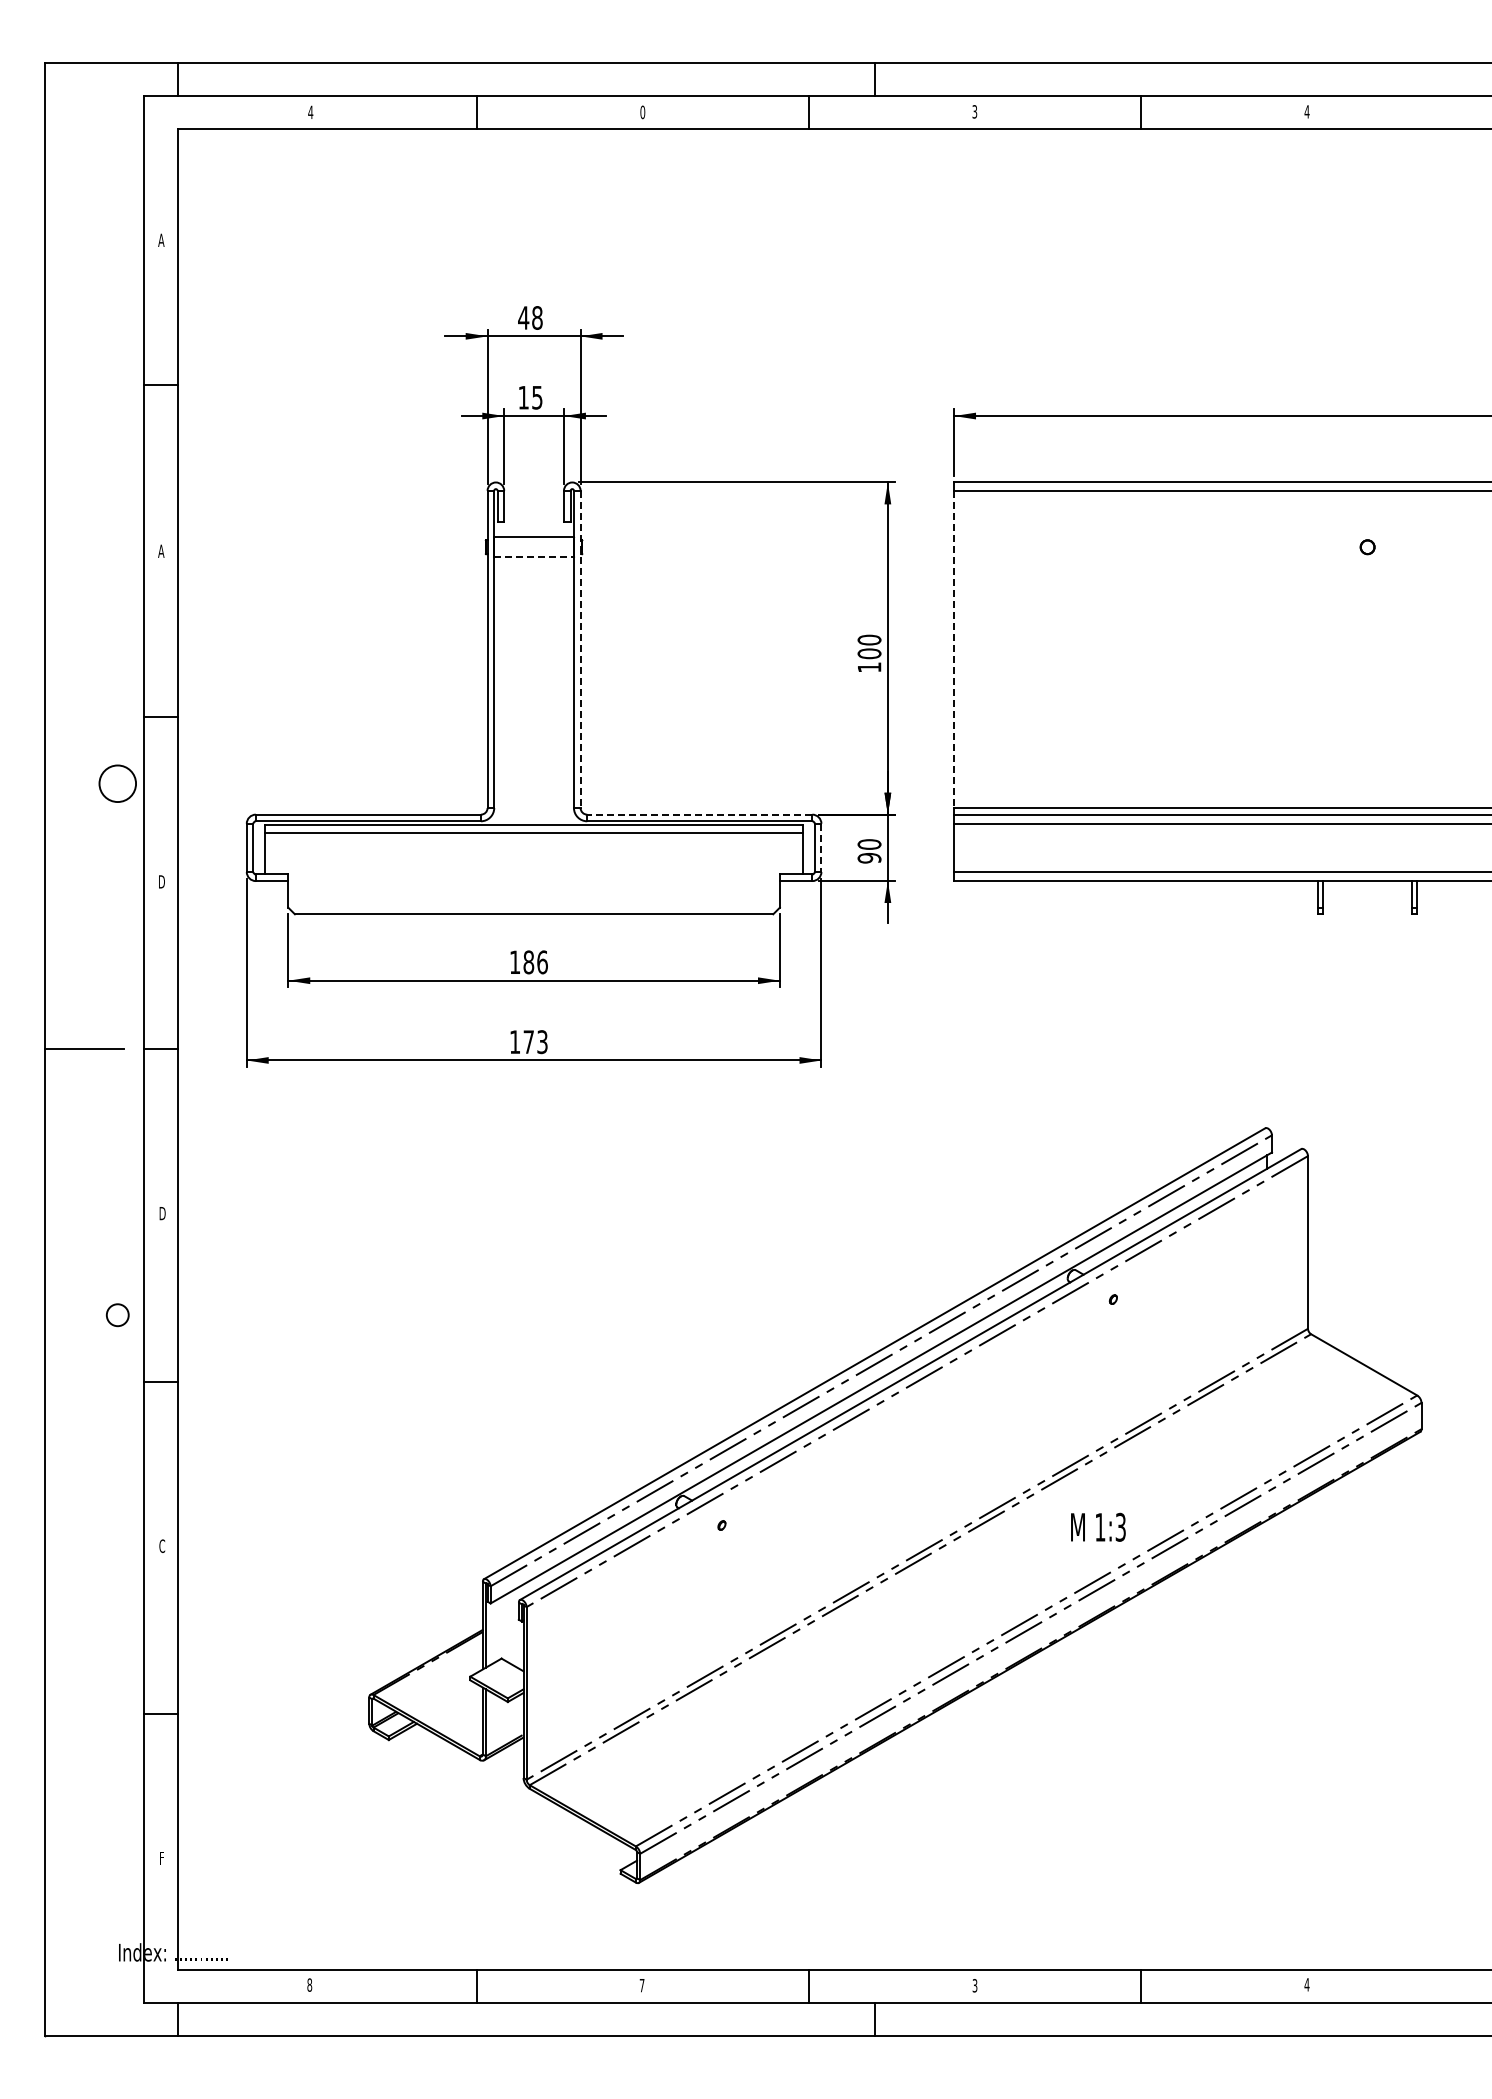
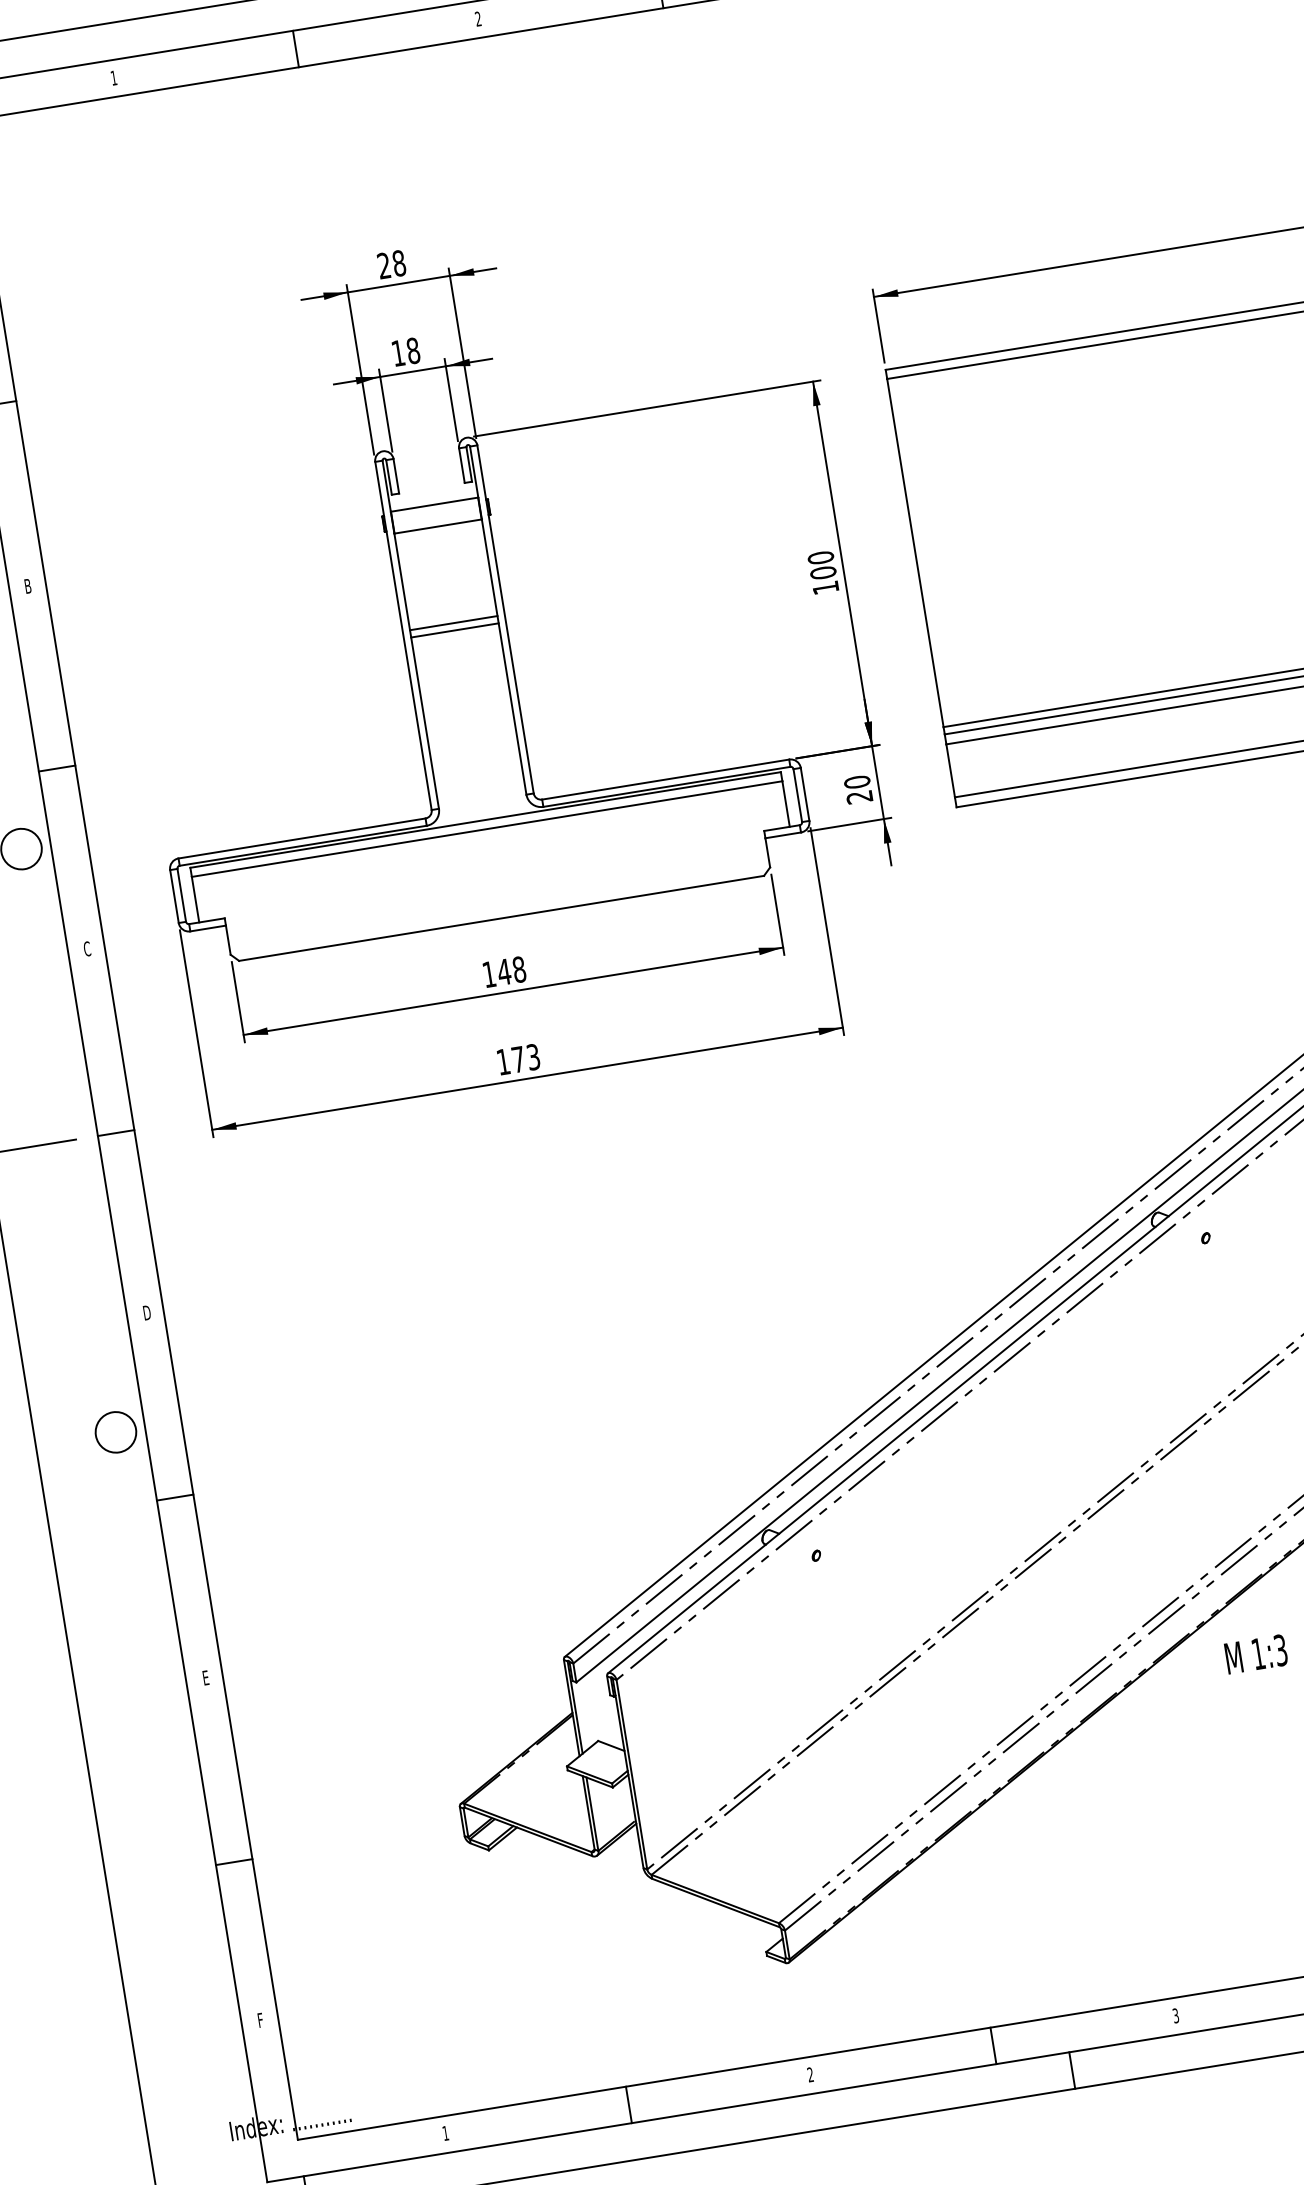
text: (310, 111) -> (113, 77), 4 -> 1
text: (642, 112) -> (478, 19), 0 -> 2
text: (523, 317) -> (383, 265), 48 -> 28
text: (537, 397) -> (413, 350), 15 -> 18
text: (161, 550) -> (28, 585), A -> B
line: (534, 557) -> (438, 526), dashed -> solid
line: (533, 645) -> (453, 623), added
line: (580, 649) -> (505, 619), dashed -> solid
line: (954, 649) -> (915, 553), dashed -> solid
line: (533, 651) -> (454, 630), added
line: (699, 814) -> (665, 779), dashed -> solid
line: (821, 848) -> (805, 795), dashed -> solid
text: (869, 857) -> (859, 796), 90 -> 20
text: (161, 881) -> (86, 948), D -> C
text: (535, 962) -> (511, 971), 186 -> 148
circle: (117, 1314) -> (115, 1431), size x1.67
text: (1098, 1526) -> (1256, 1653), moved
text: (162, 1545) -> (205, 1677), C -> E
text: (309, 1984) -> (445, 2132), 8 -> 1
text: (641, 1985) -> (809, 2074), 7 -> 2

